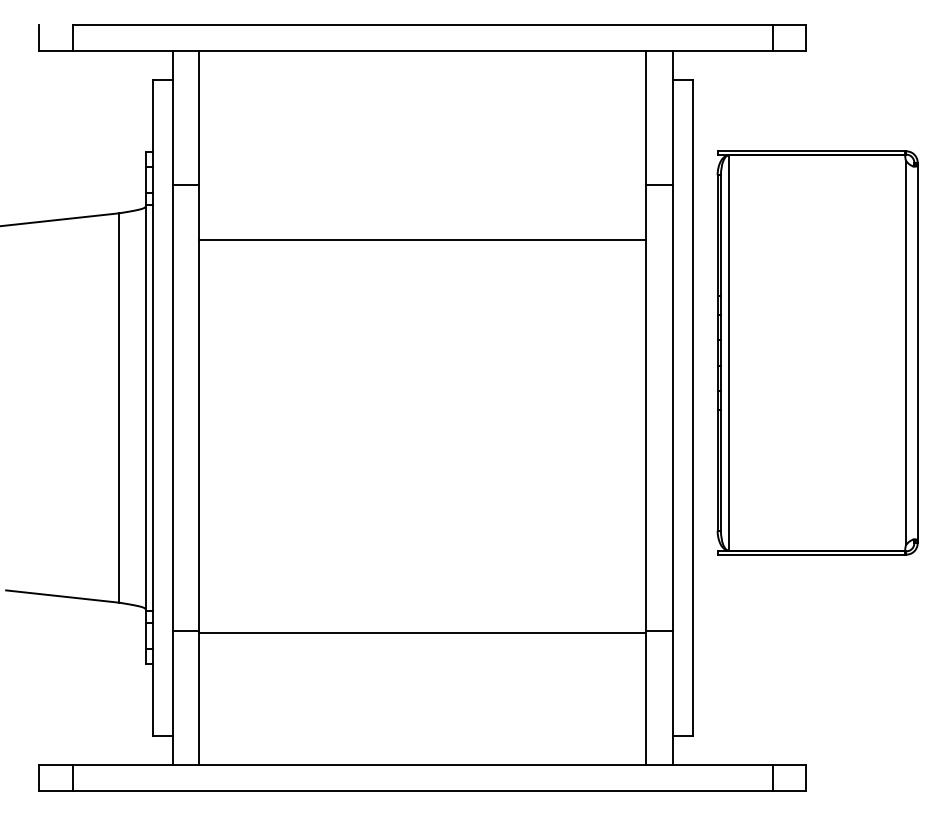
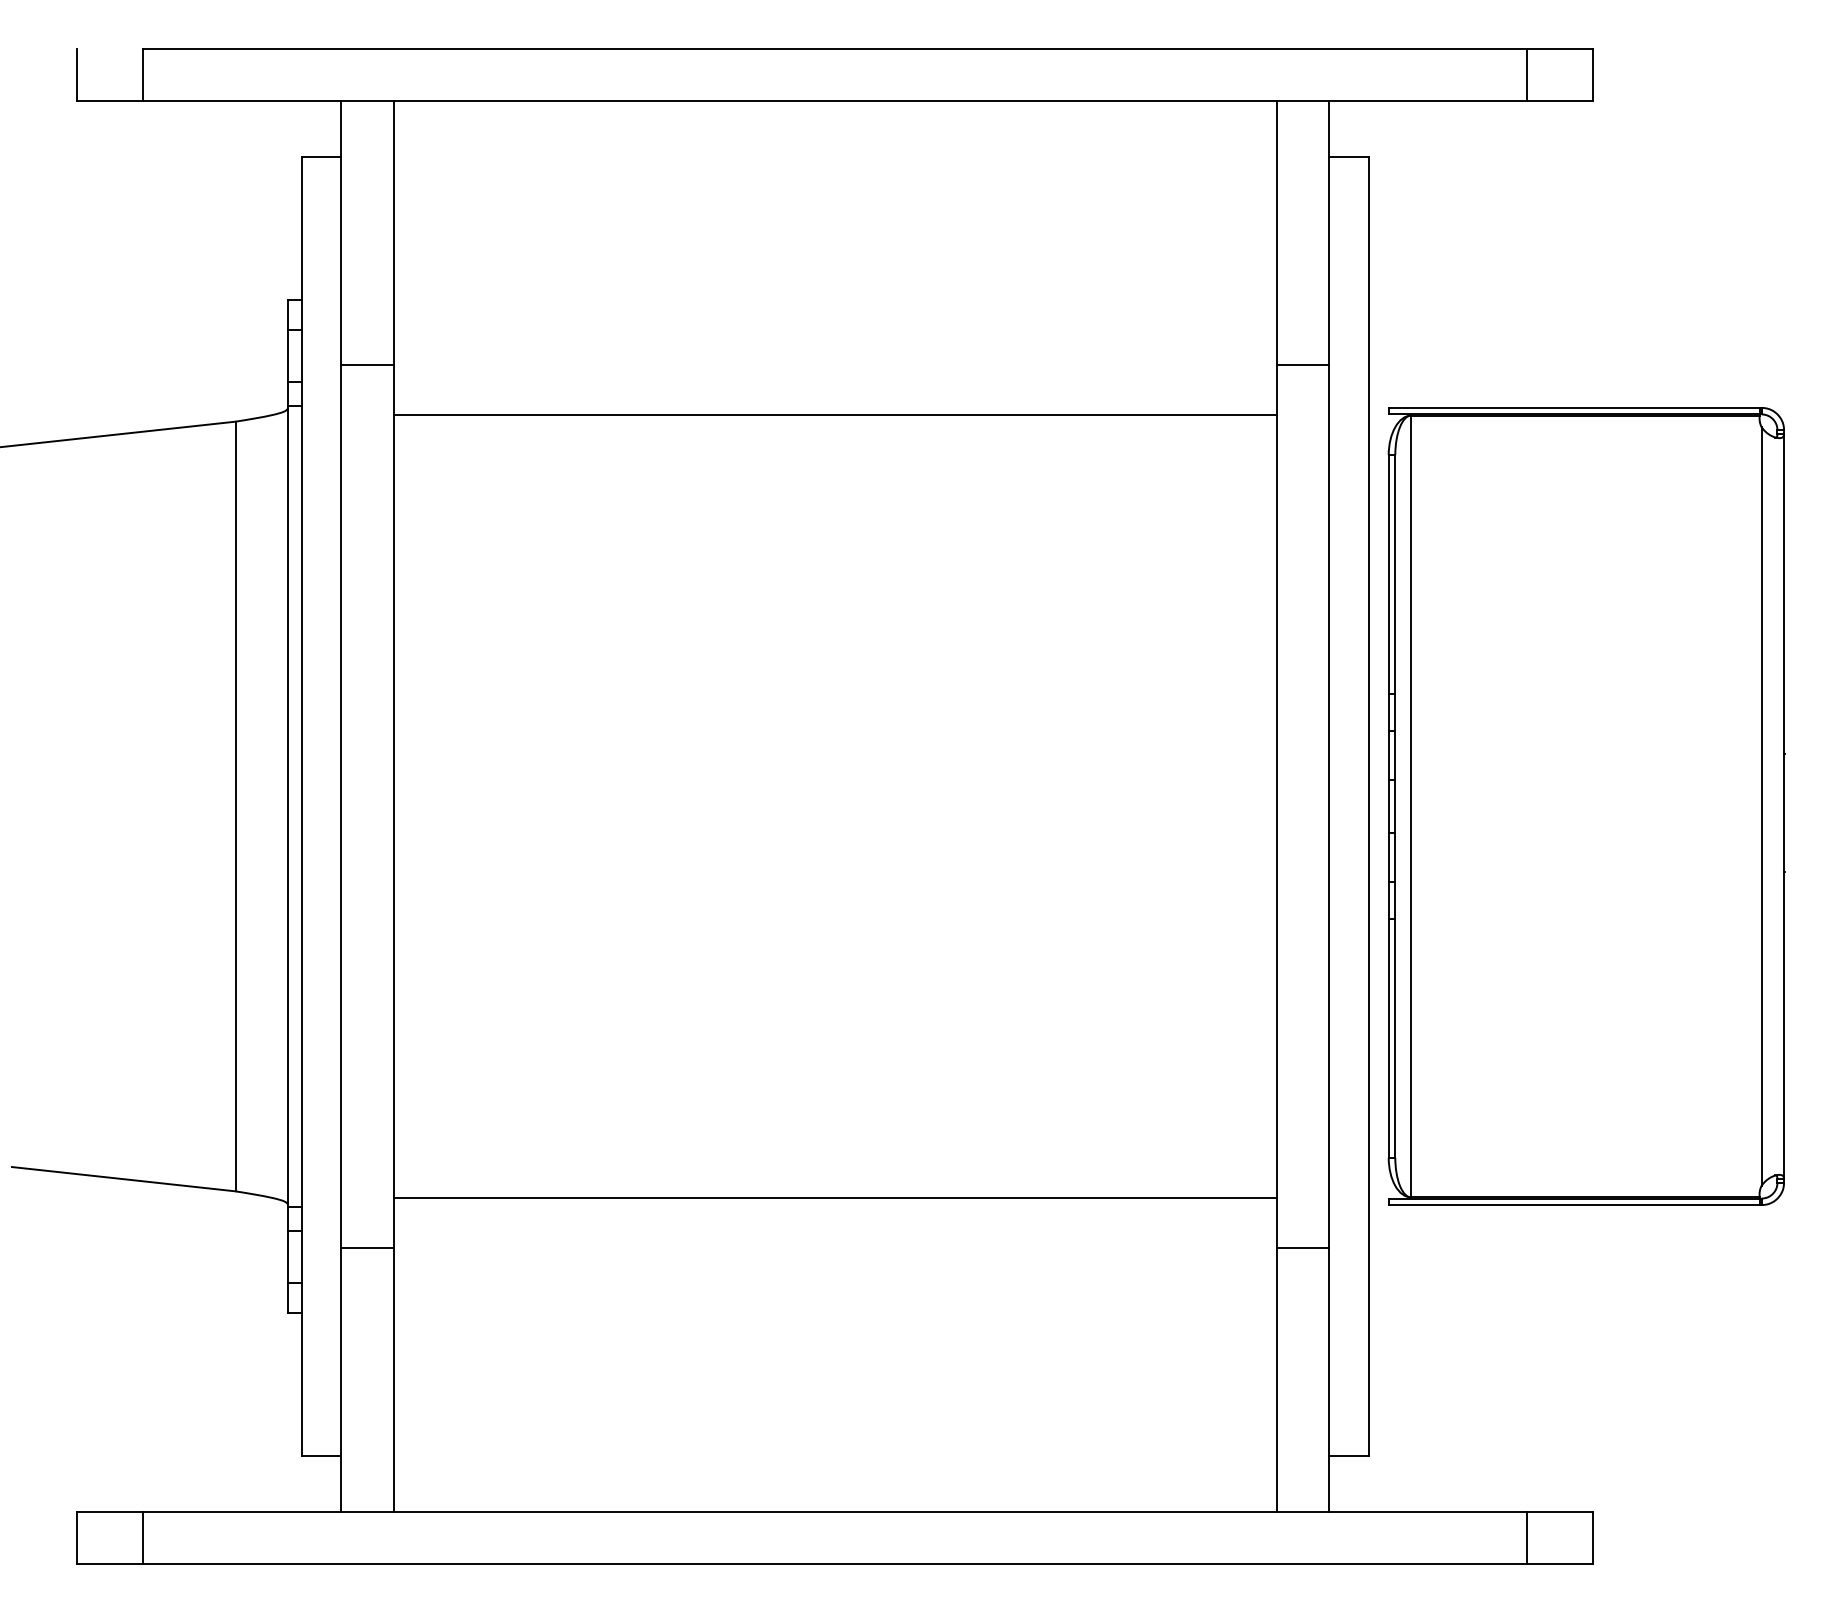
line: (422, 240) -> (835, 416), moved
part: (817, 352) -> (1586, 805), moved
line: (422, 633) -> (835, 1198), moved

